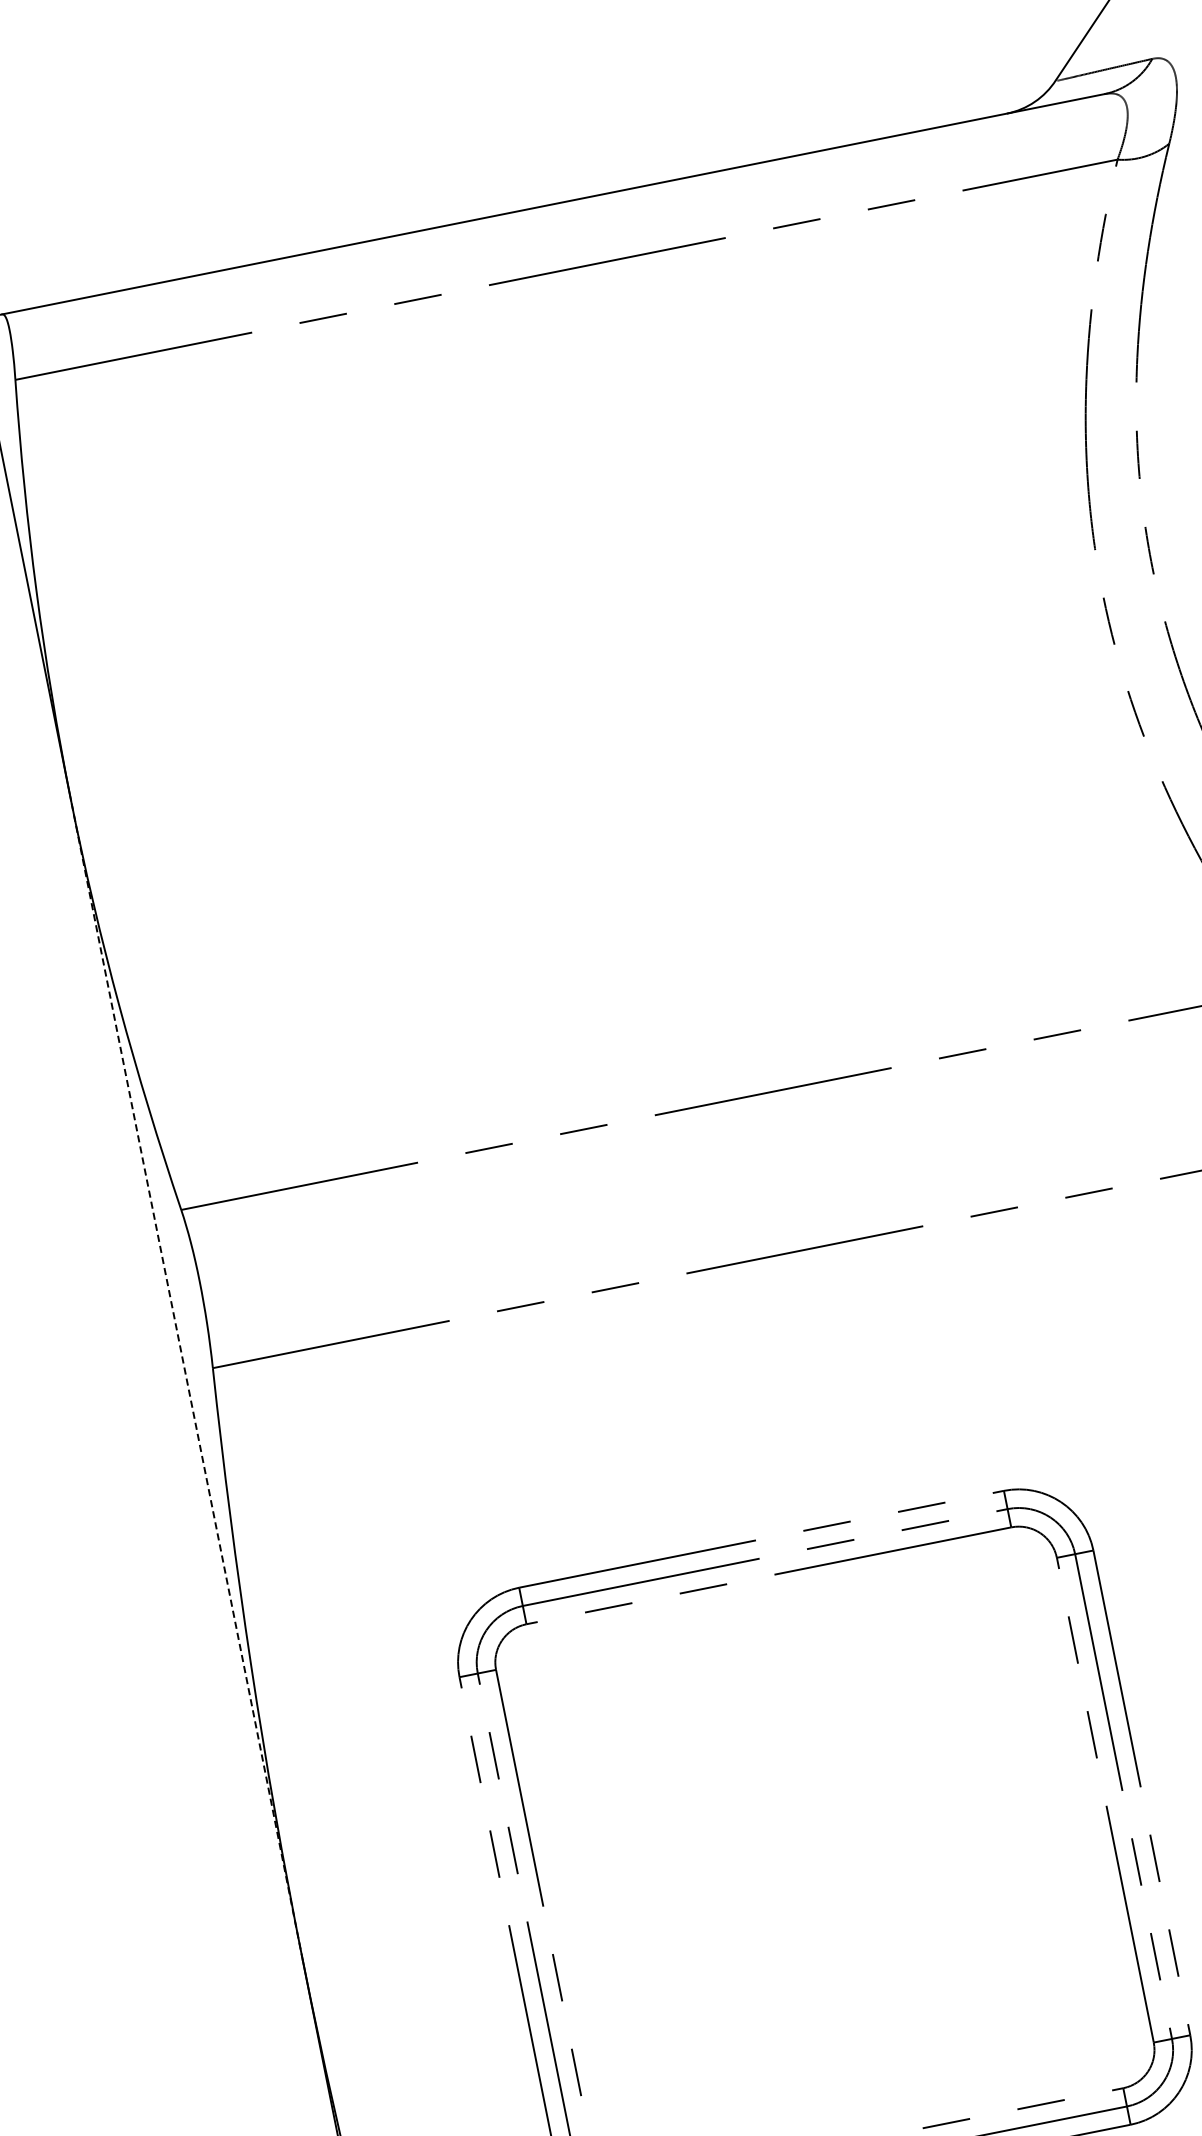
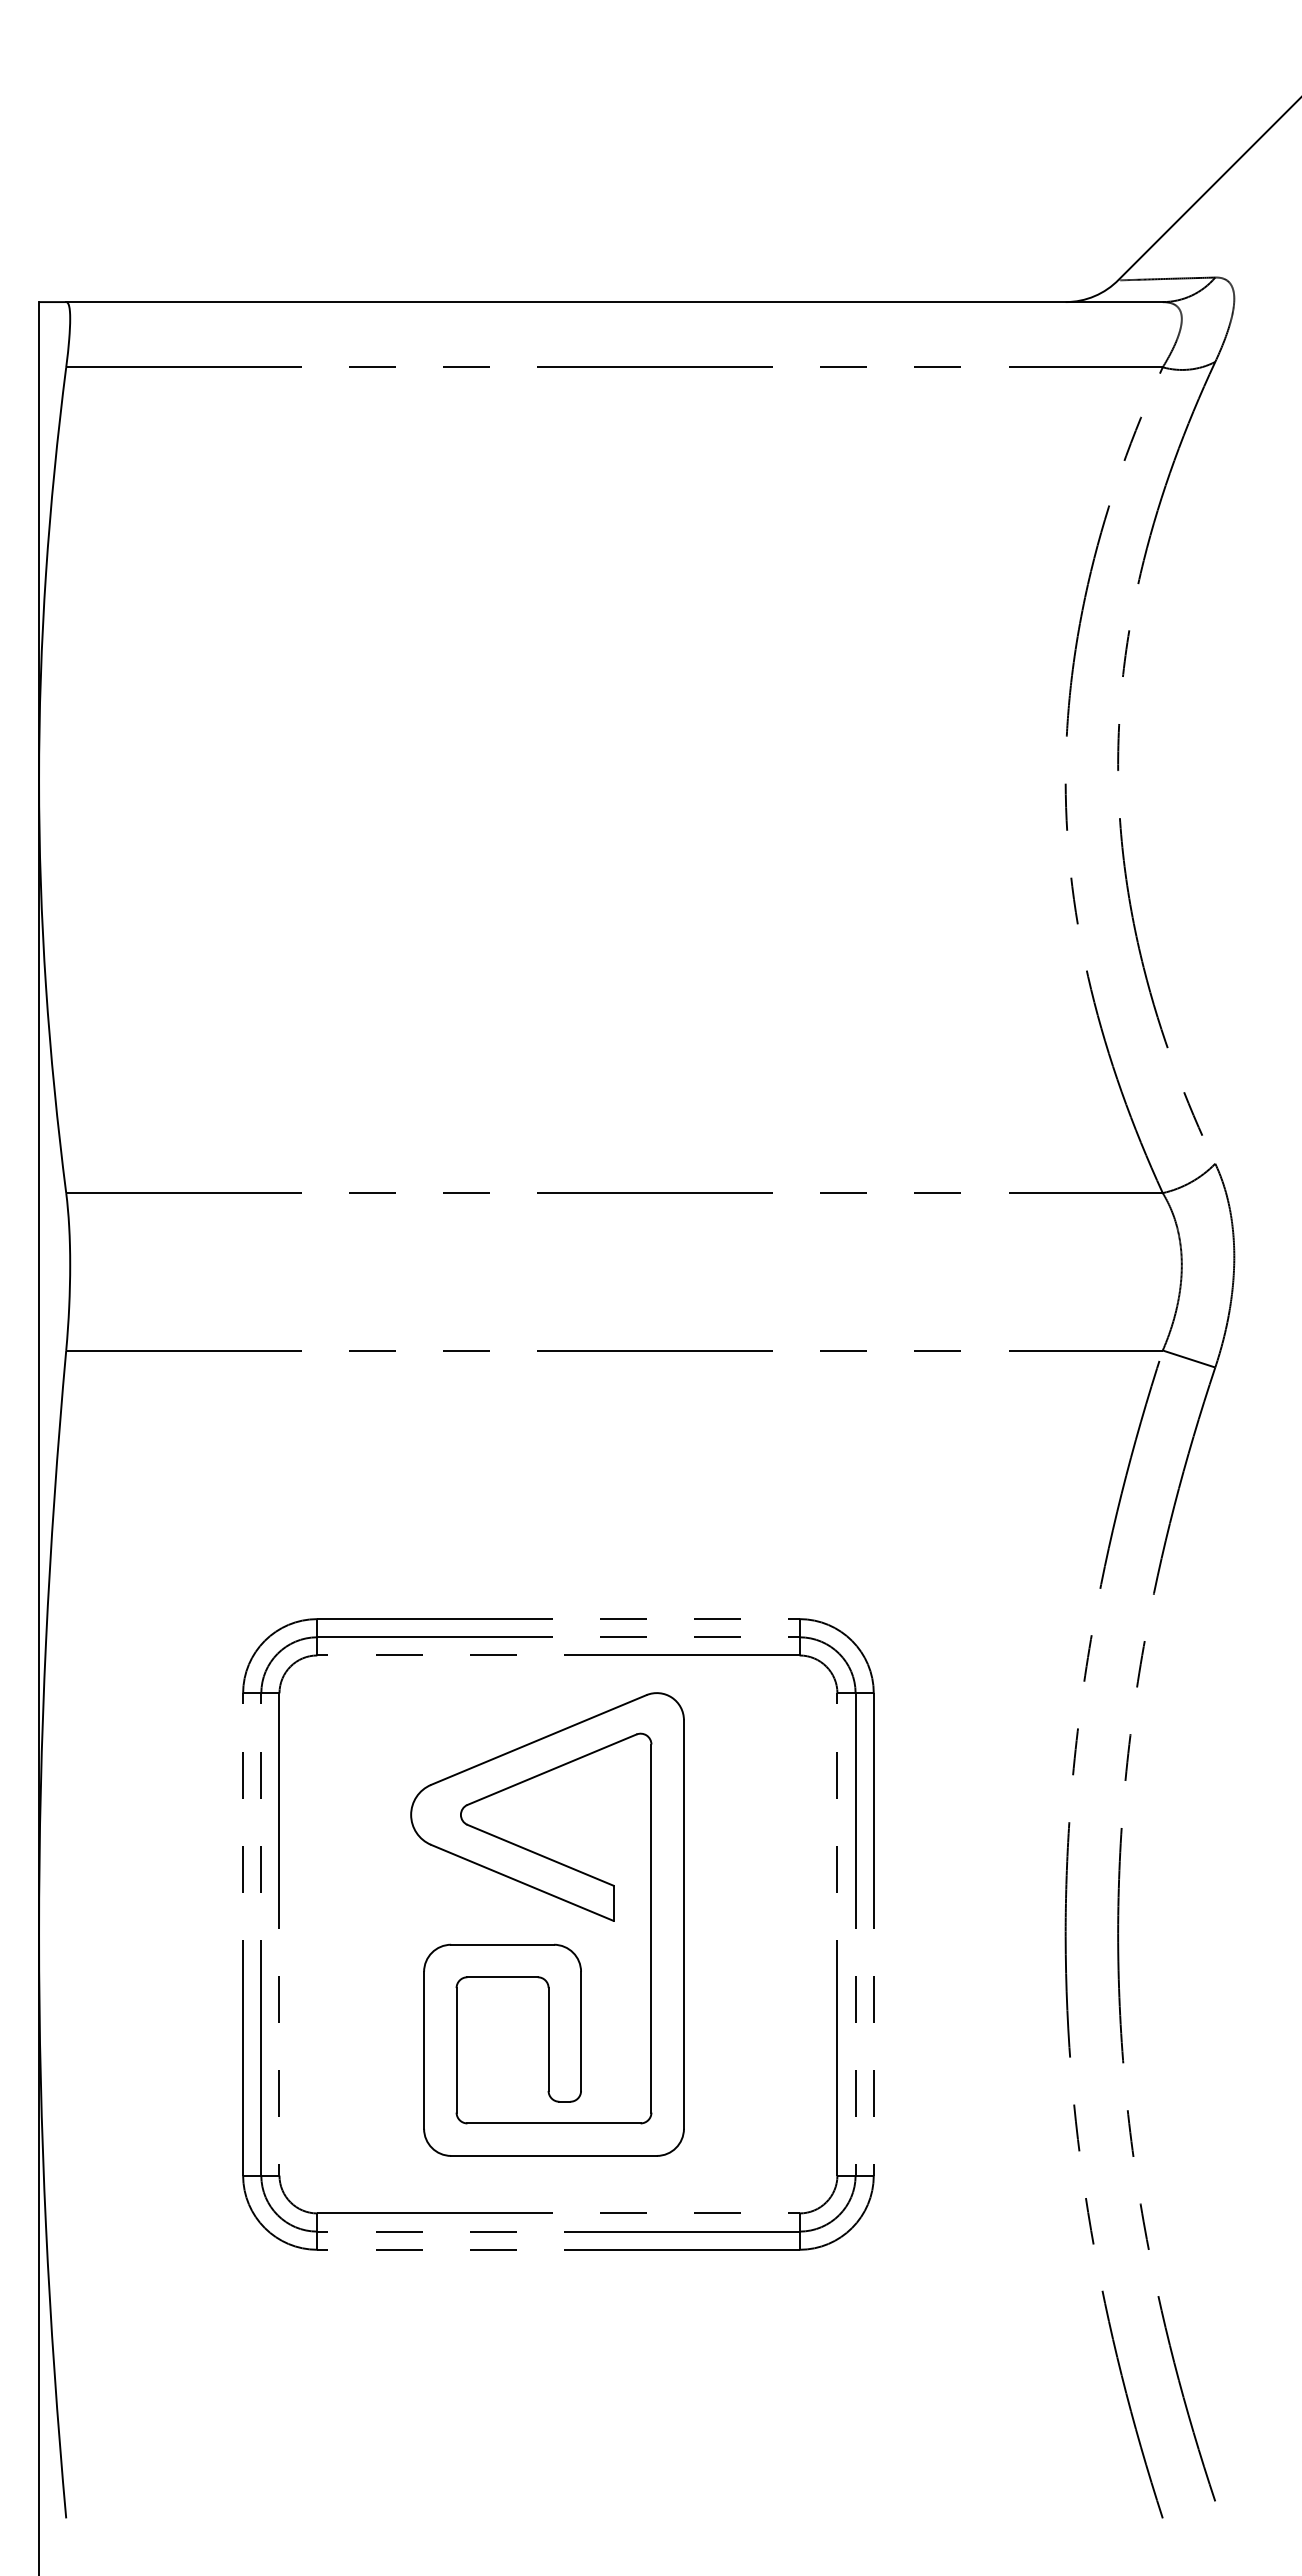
line: (187, 1379) -> (39, 1356), dashed -> solid
part: (815, 1868) -> (547, 1944), added

